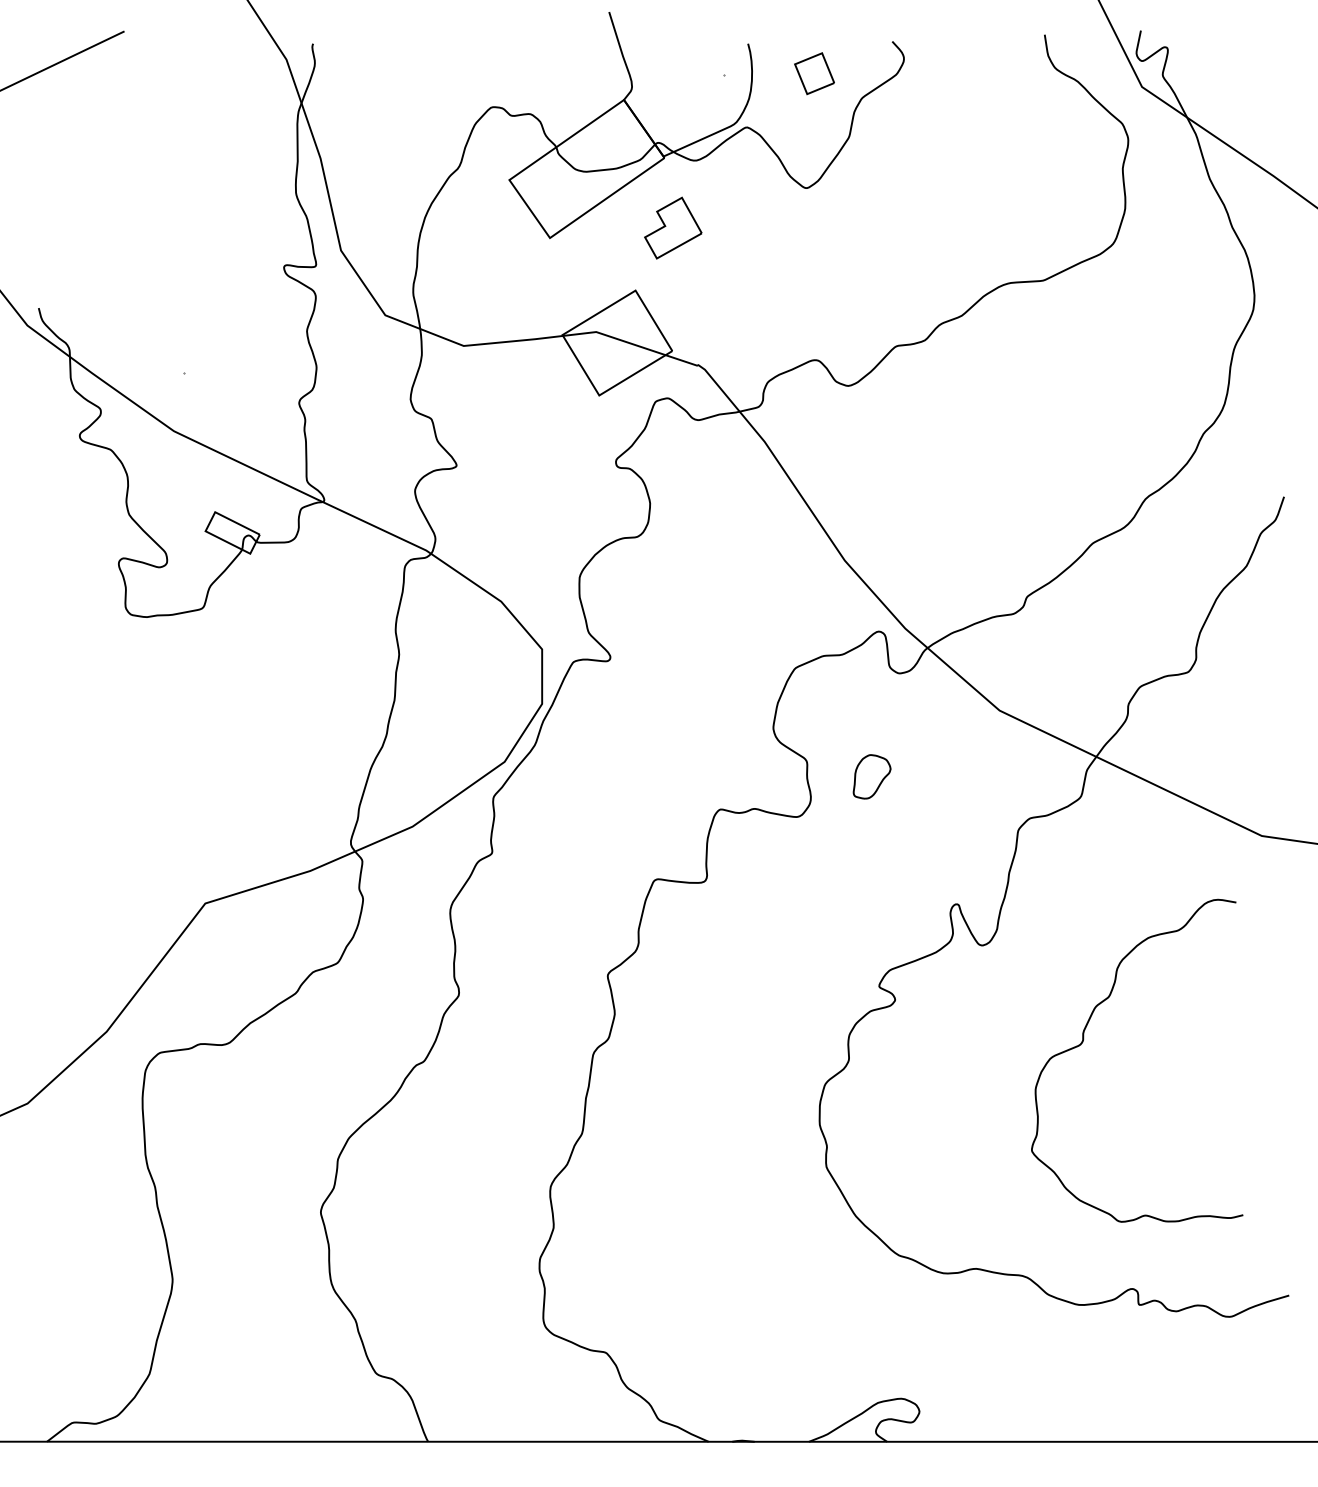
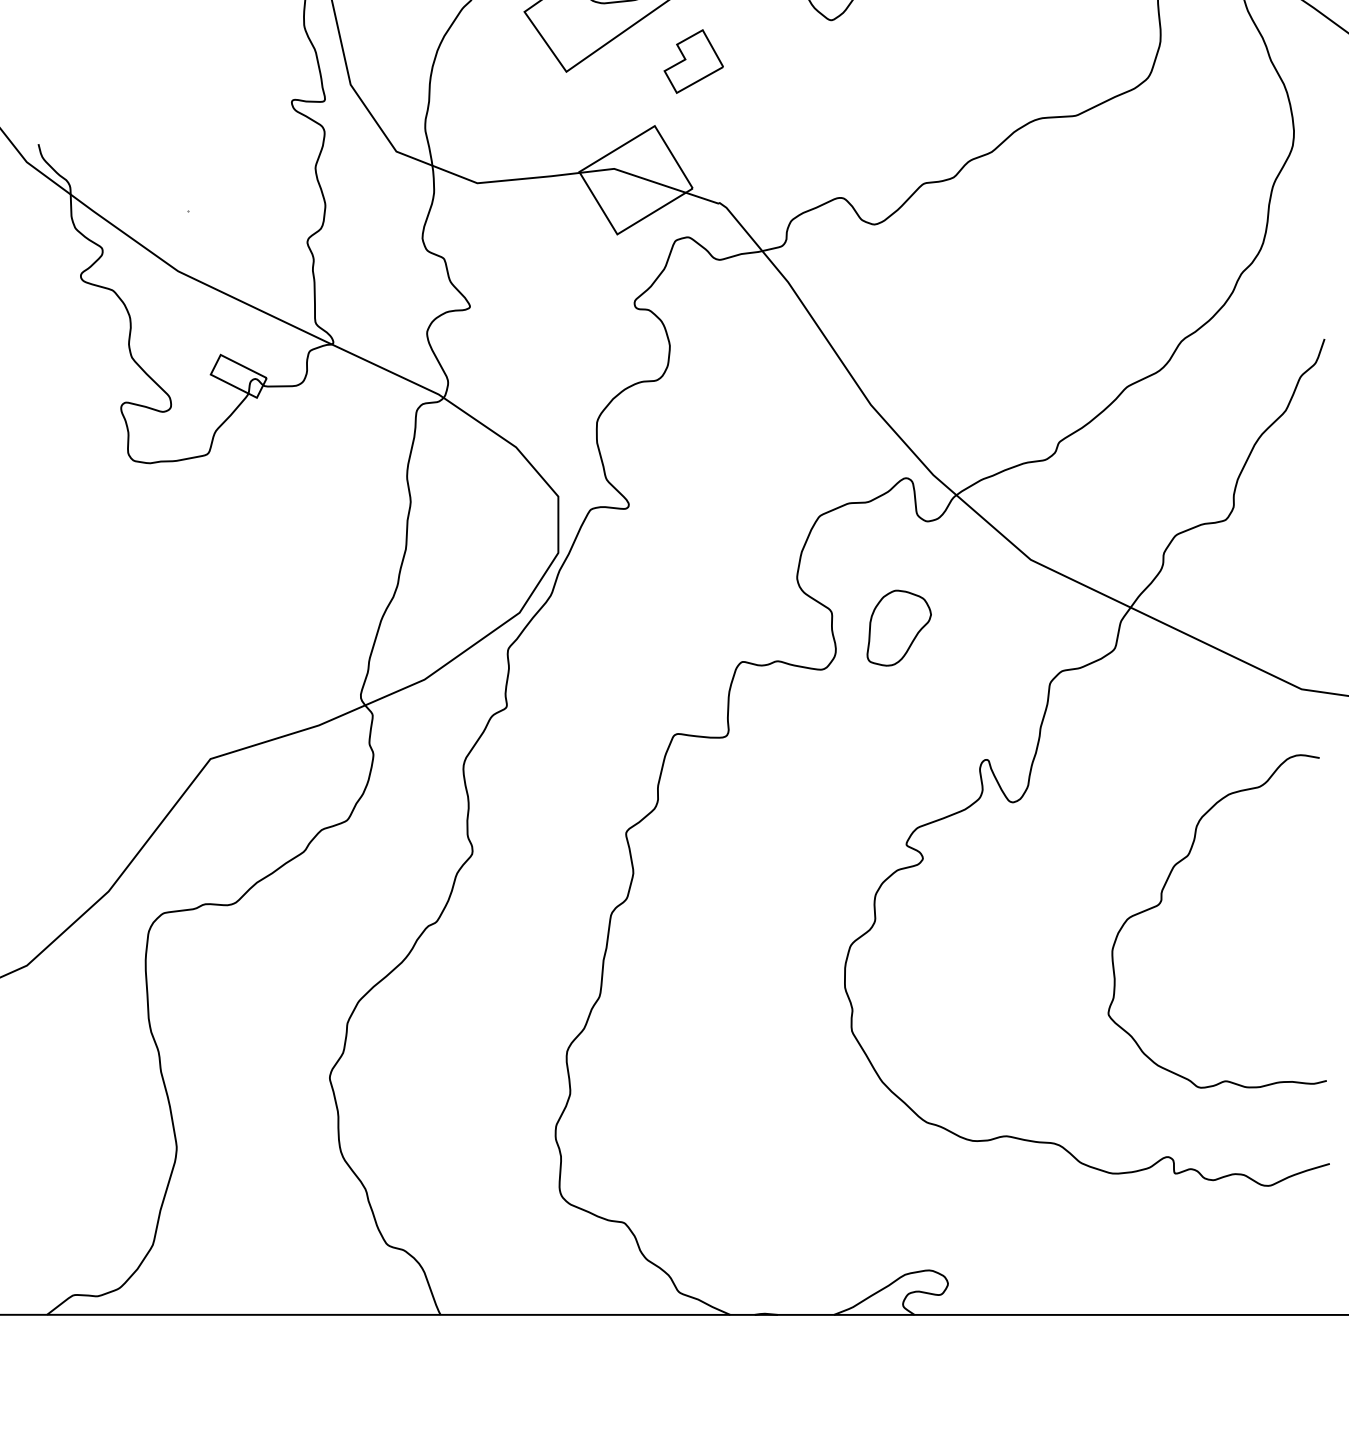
part: (871, 776) -> (898, 627), size x1.67
curve: (1083, 1042) -> (1161, 902), moved

